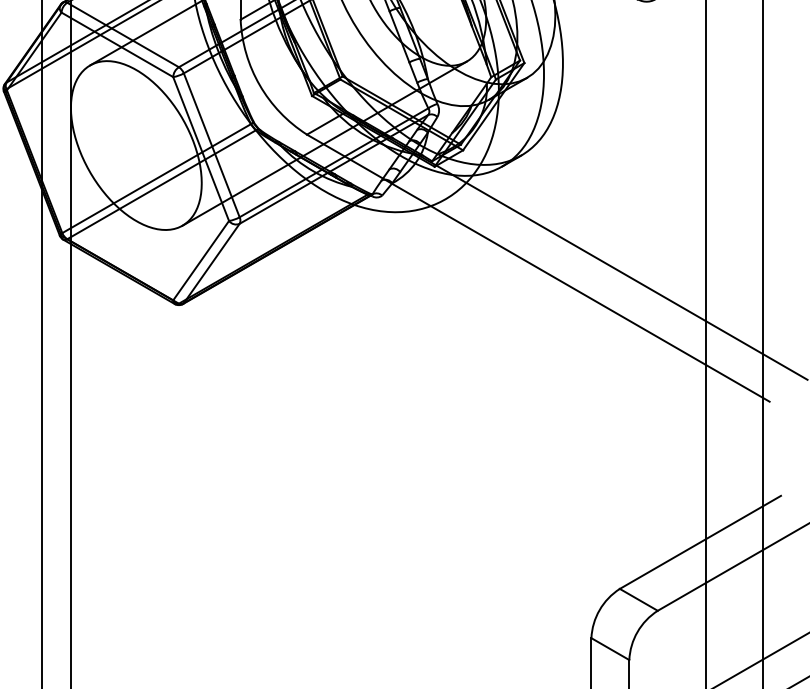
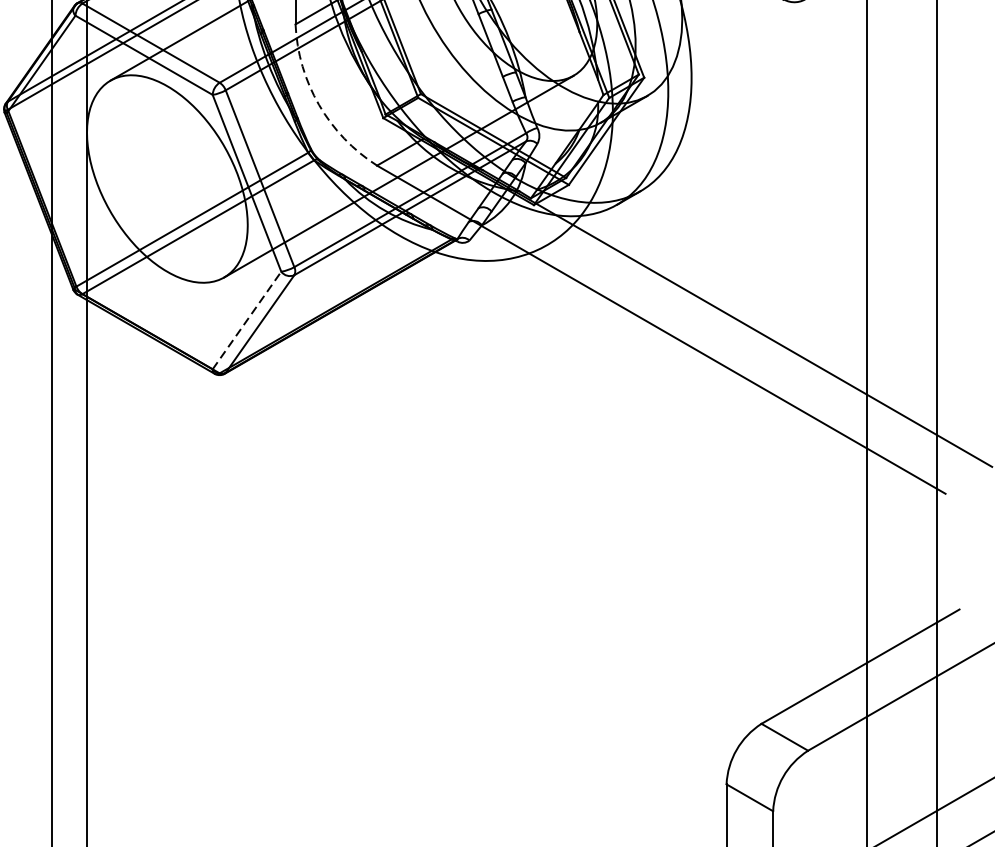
arc: (259, 85) -> (318, 105), solid -> dashed
line: (201, 260) -> (247, 320), solid -> dashed

